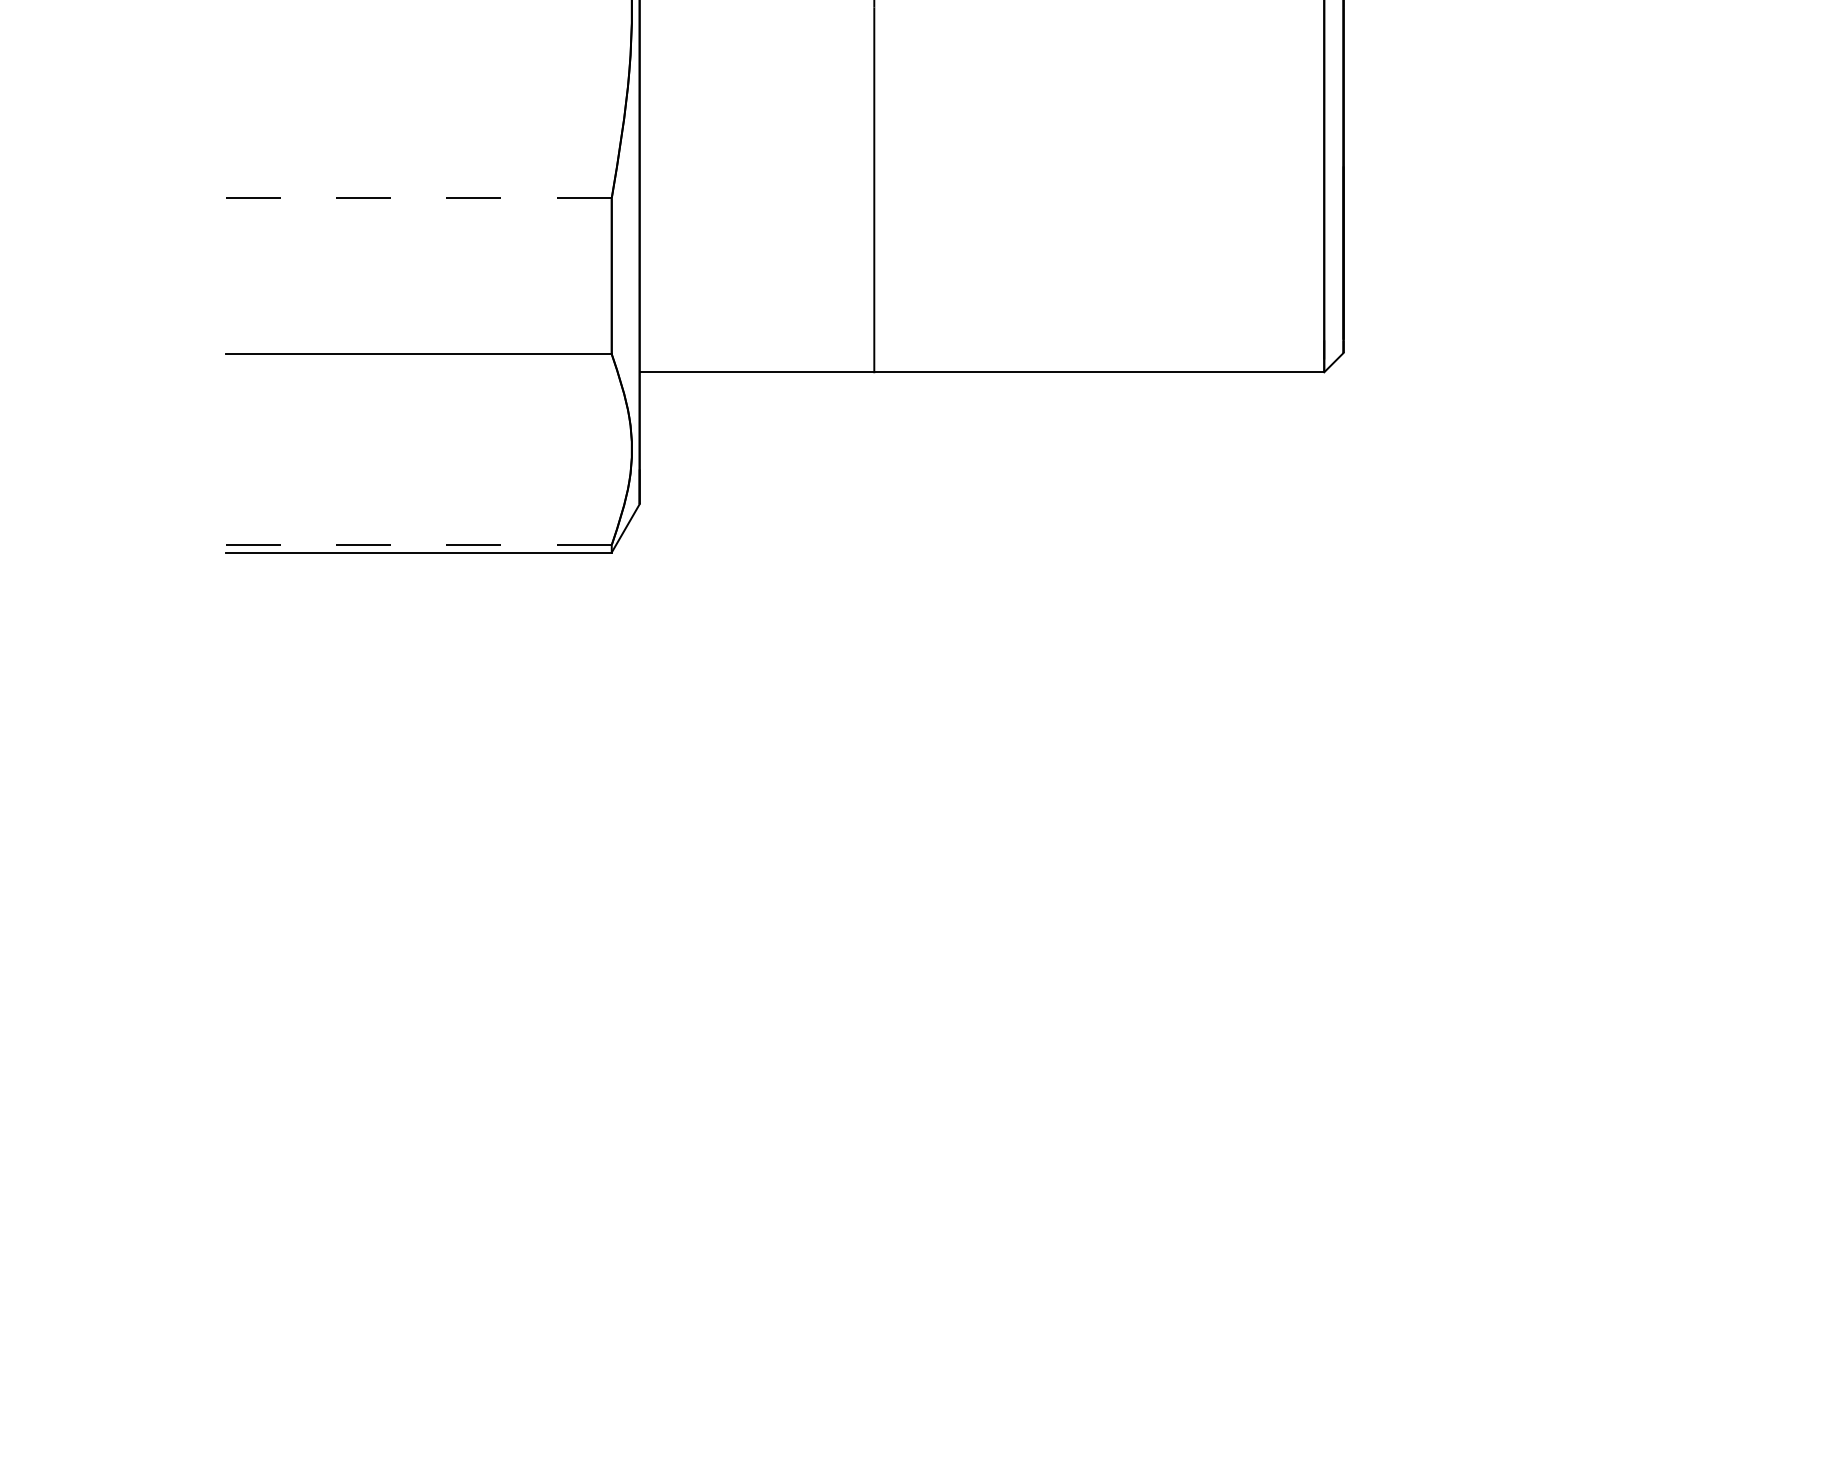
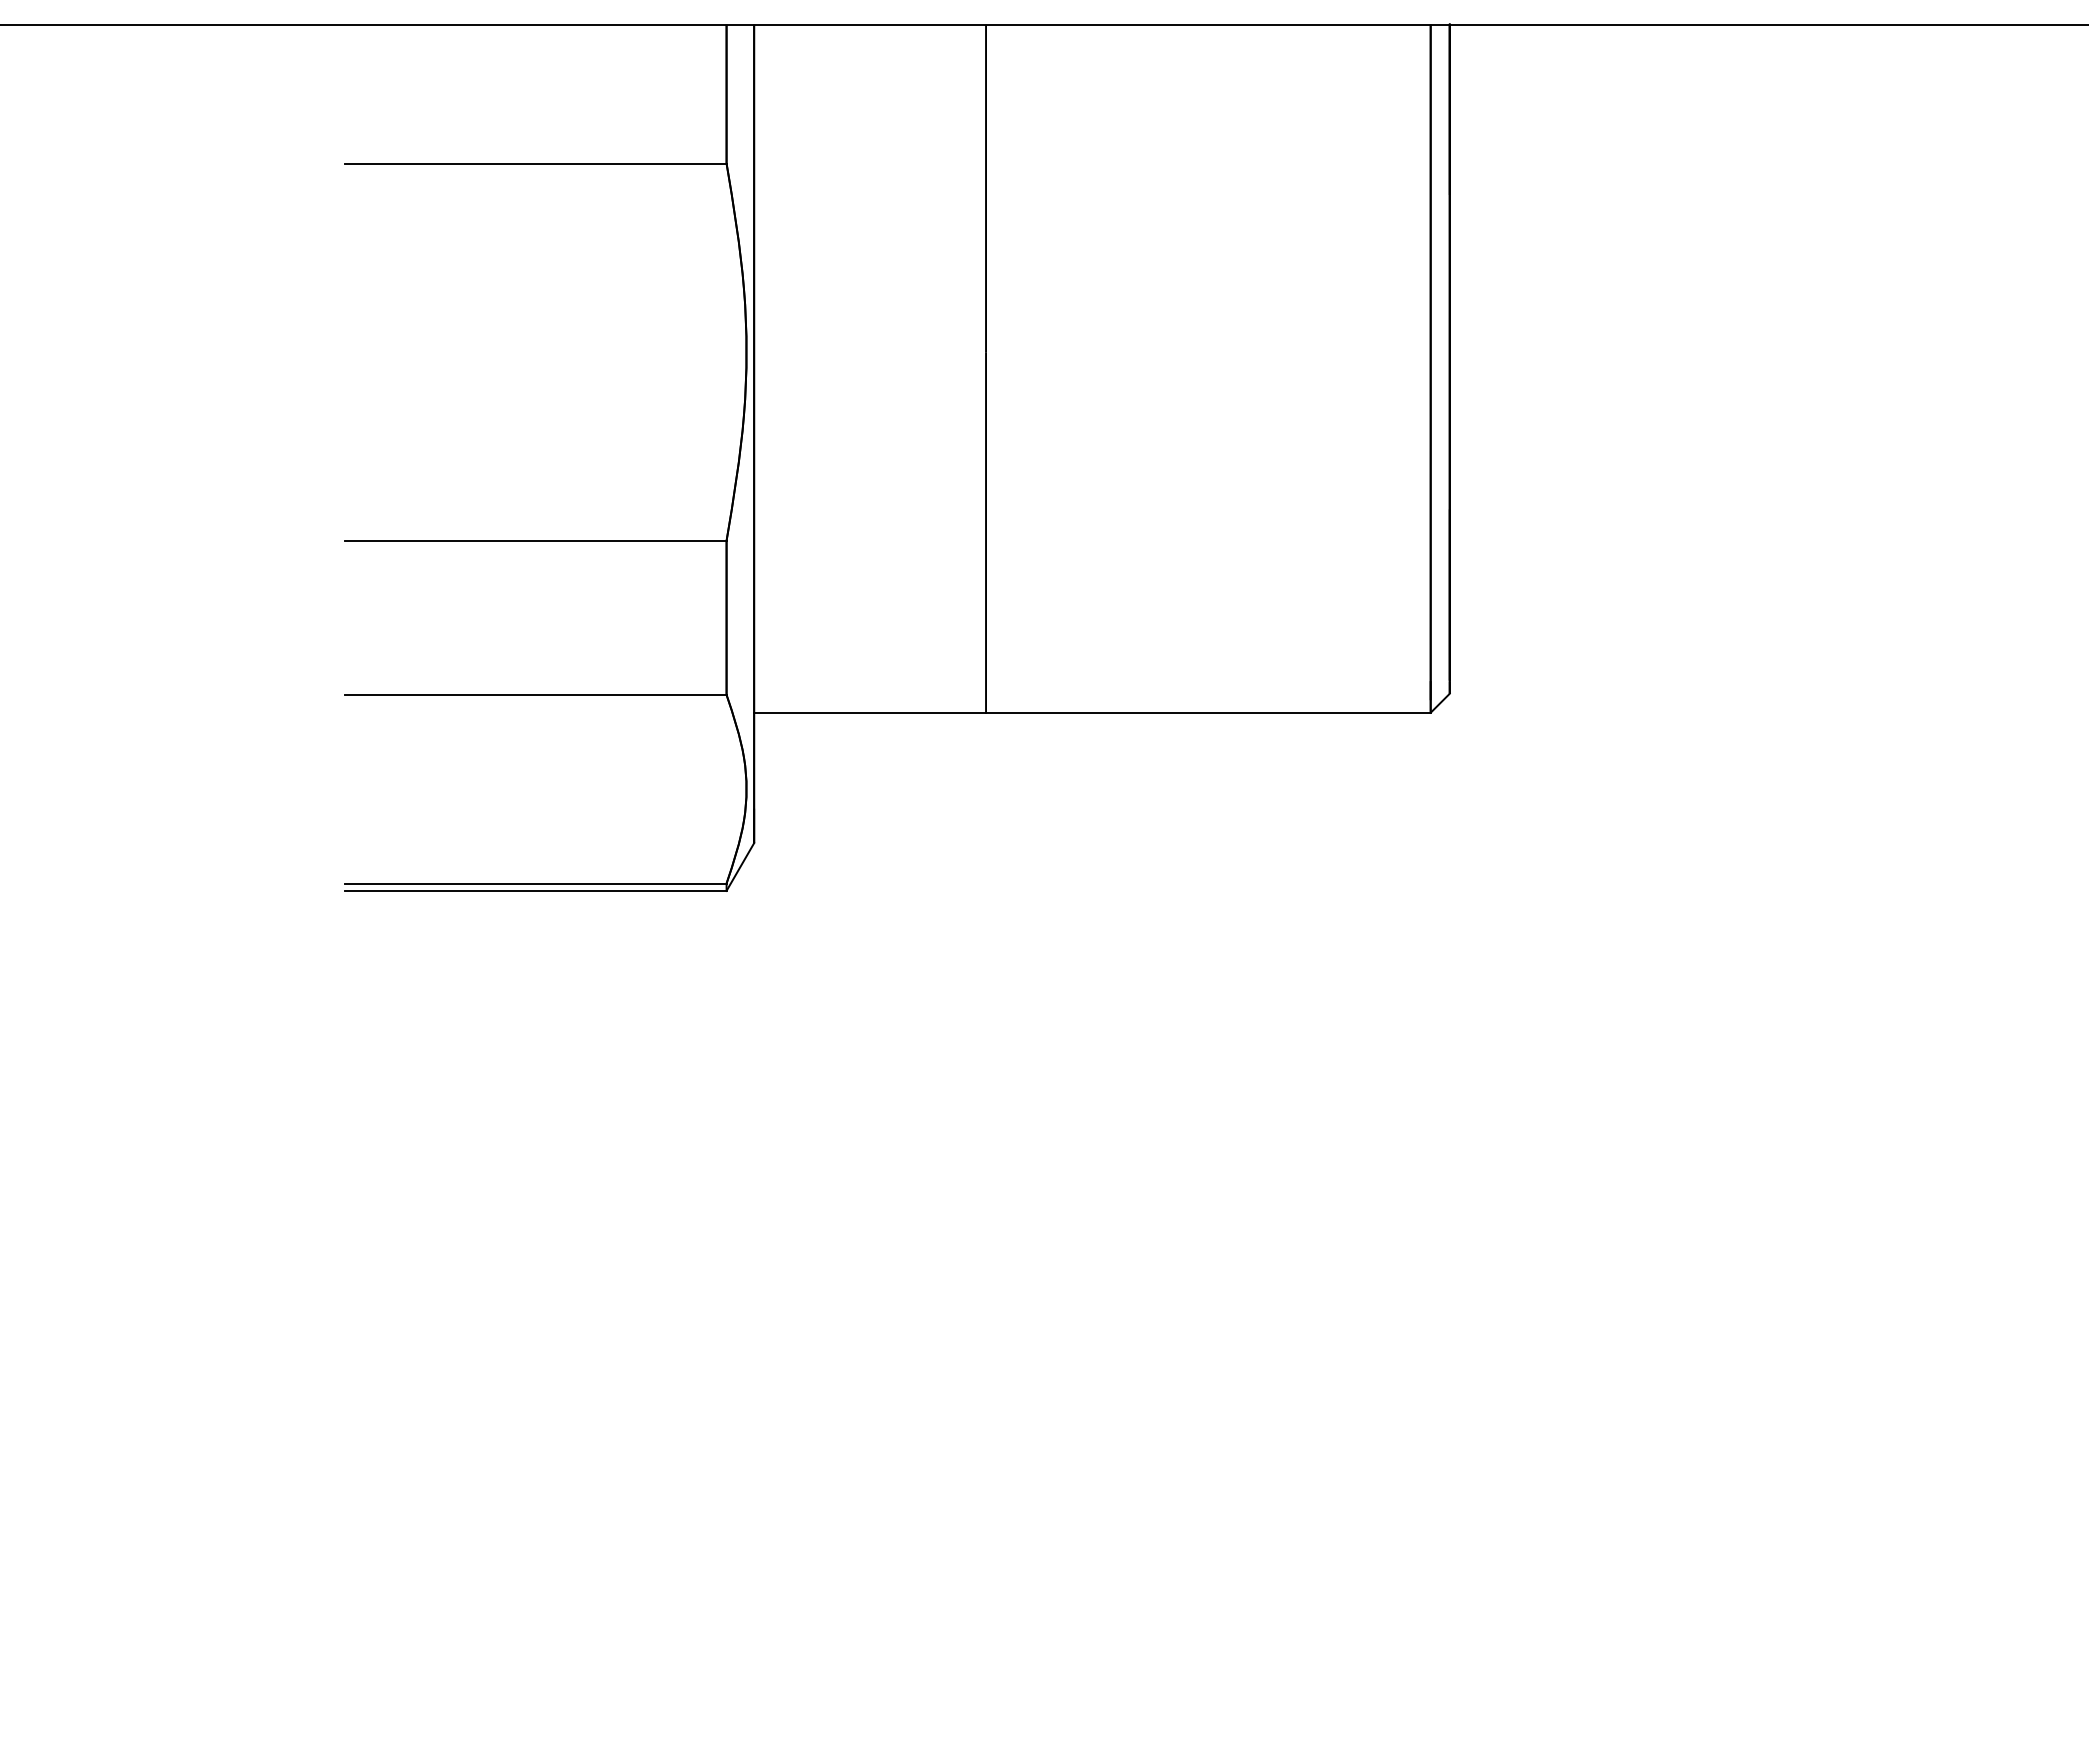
line: (418, 197) -> (535, 540), dashed -> solid
line: (418, 545) -> (535, 883), dashed -> solid

